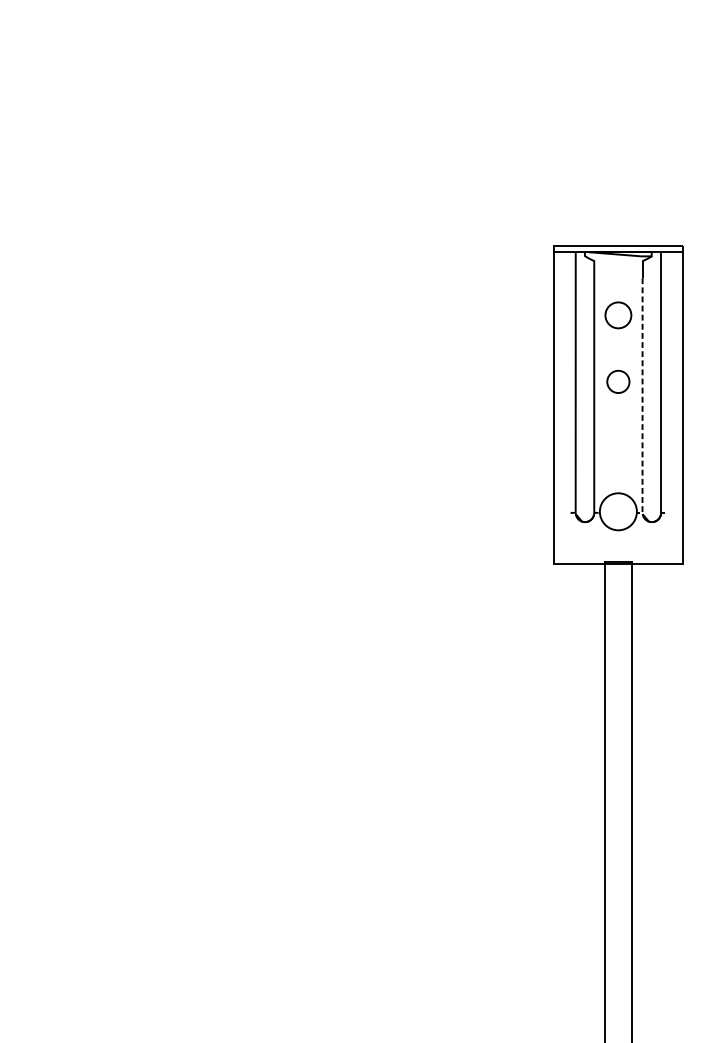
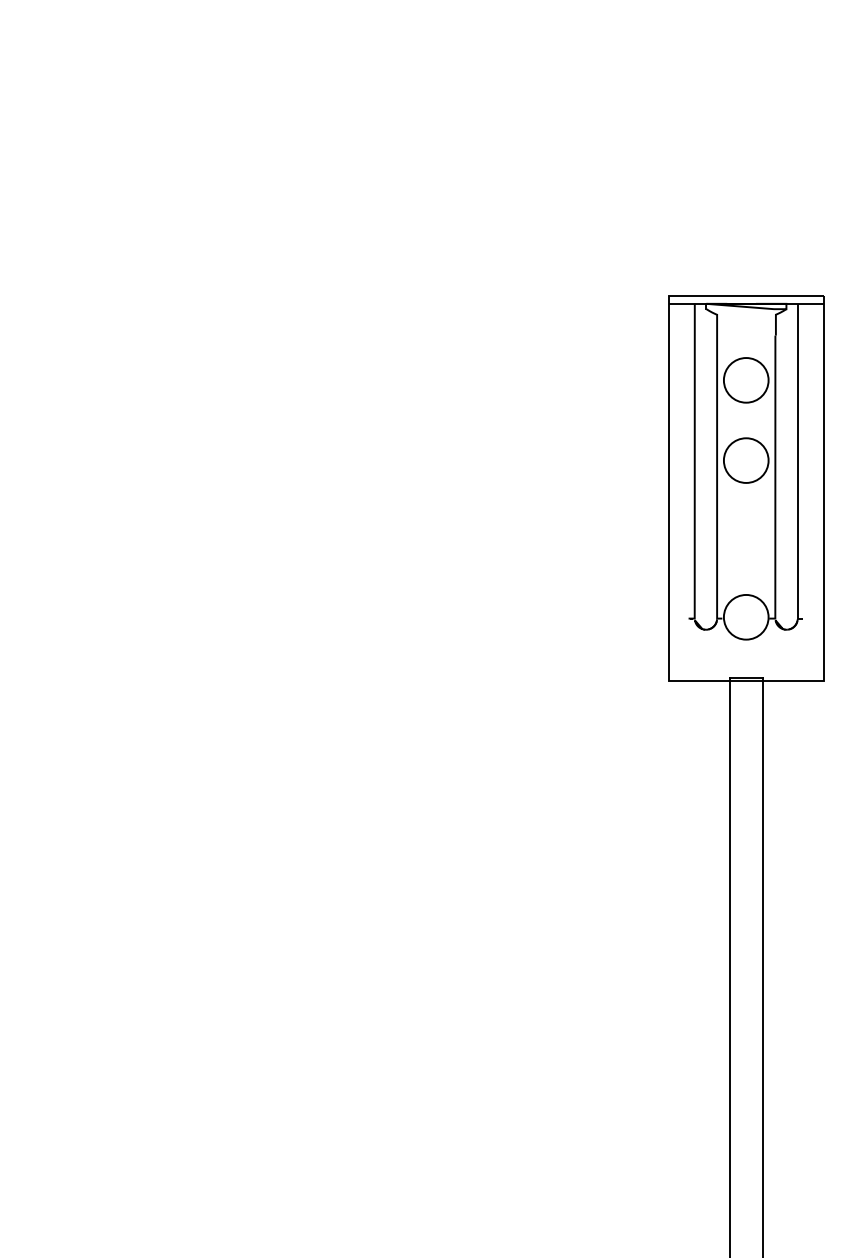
circle: (617, 315) -> (745, 380), size x1.43
circle: (617, 381) -> (745, 460), size x1.67
line: (642, 399) -> (775, 481), dashed -> solid

